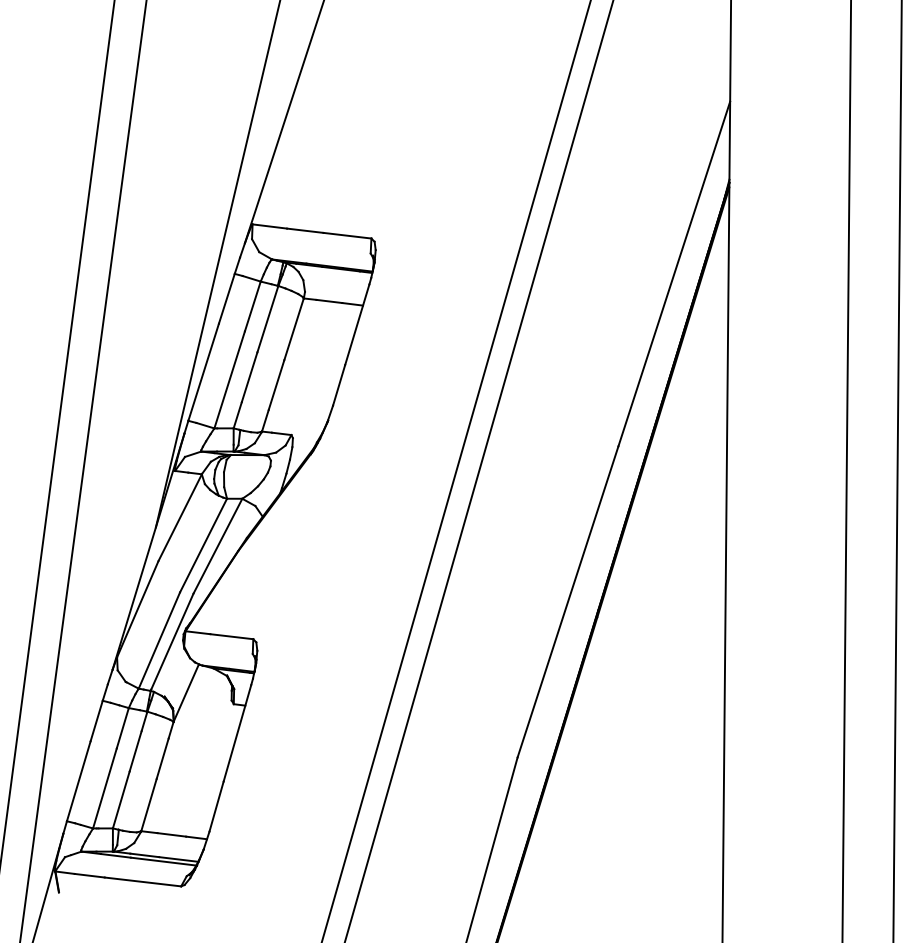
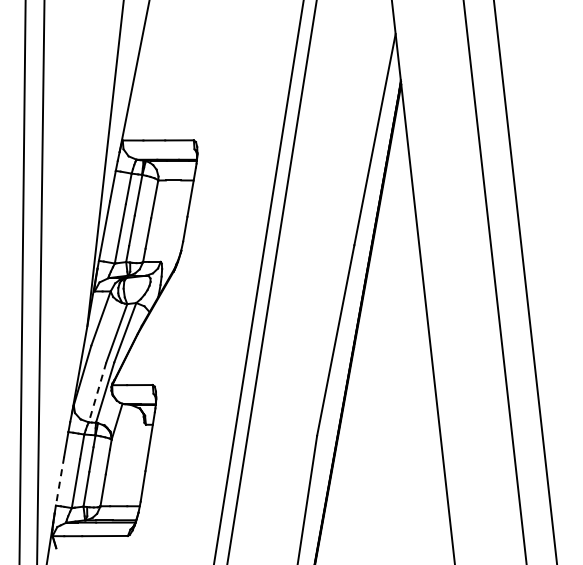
line: (159, 640) -> (97, 392), solid -> dashed
line: (79, 781) -> (60, 481), solid -> dashed

